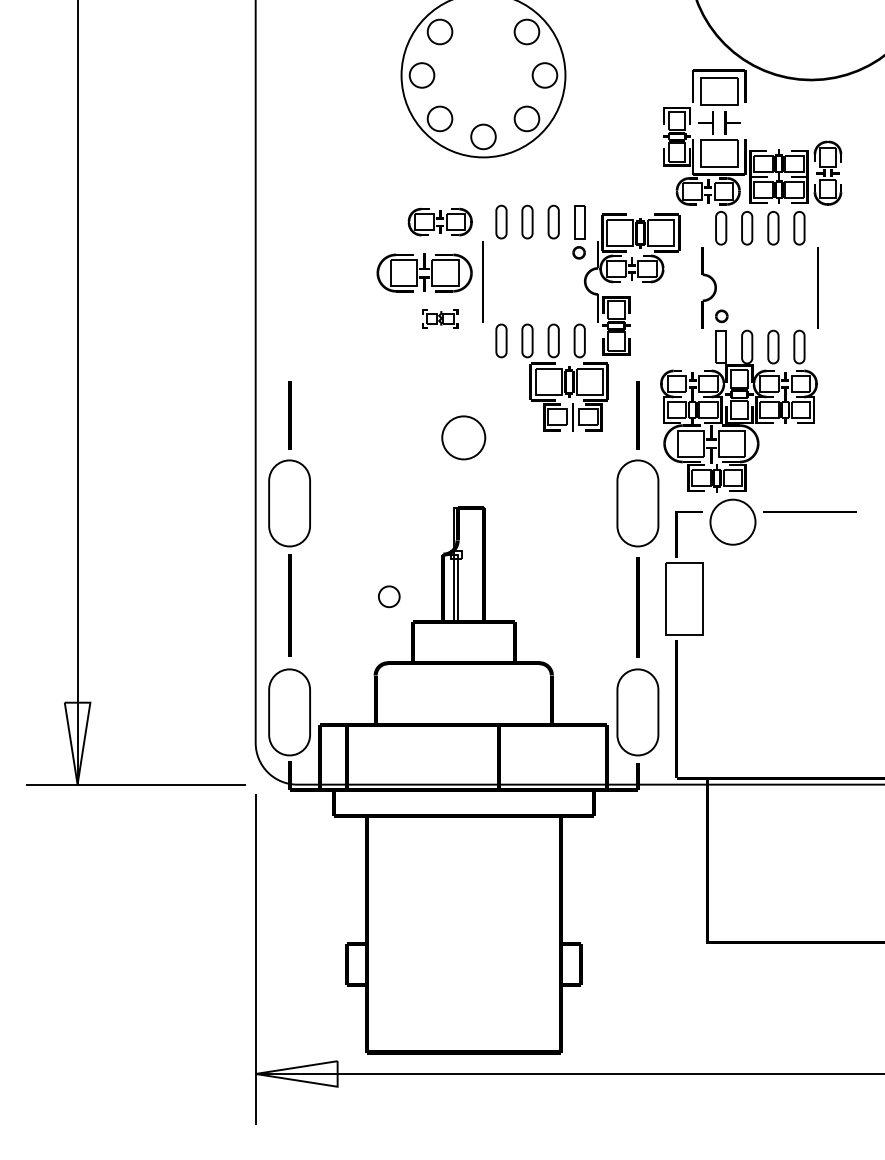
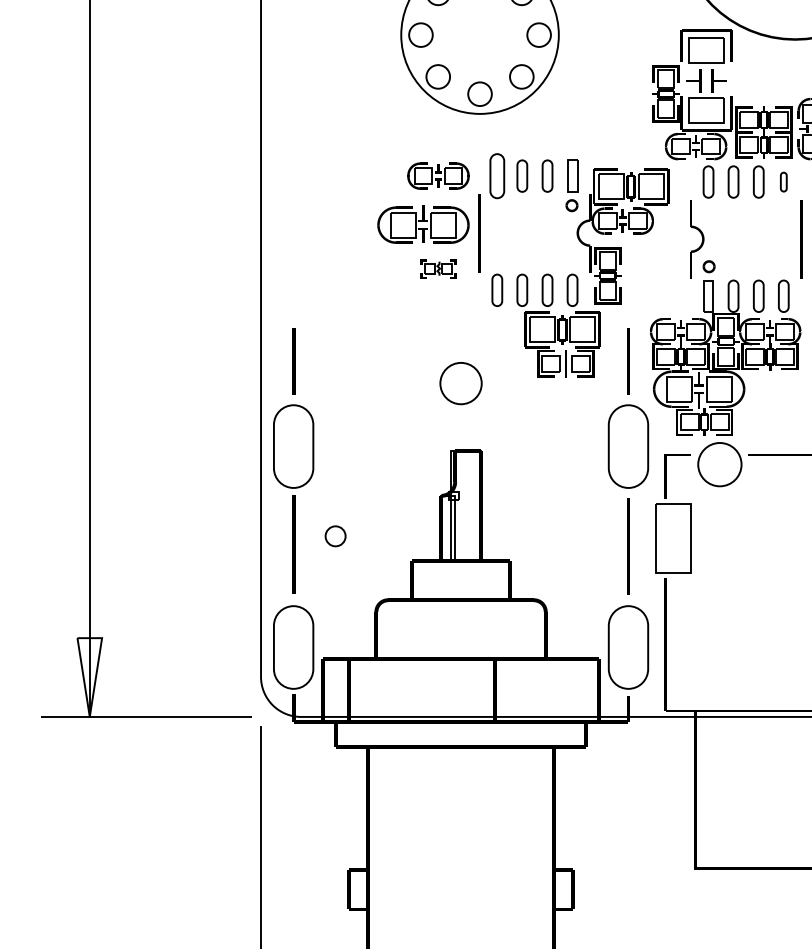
part: (501, 221) -> (497, 175), size x1.4
part: (799, 228) -> (783, 182), size x0.6
circle: (389, 596) -> (335, 536), moved

